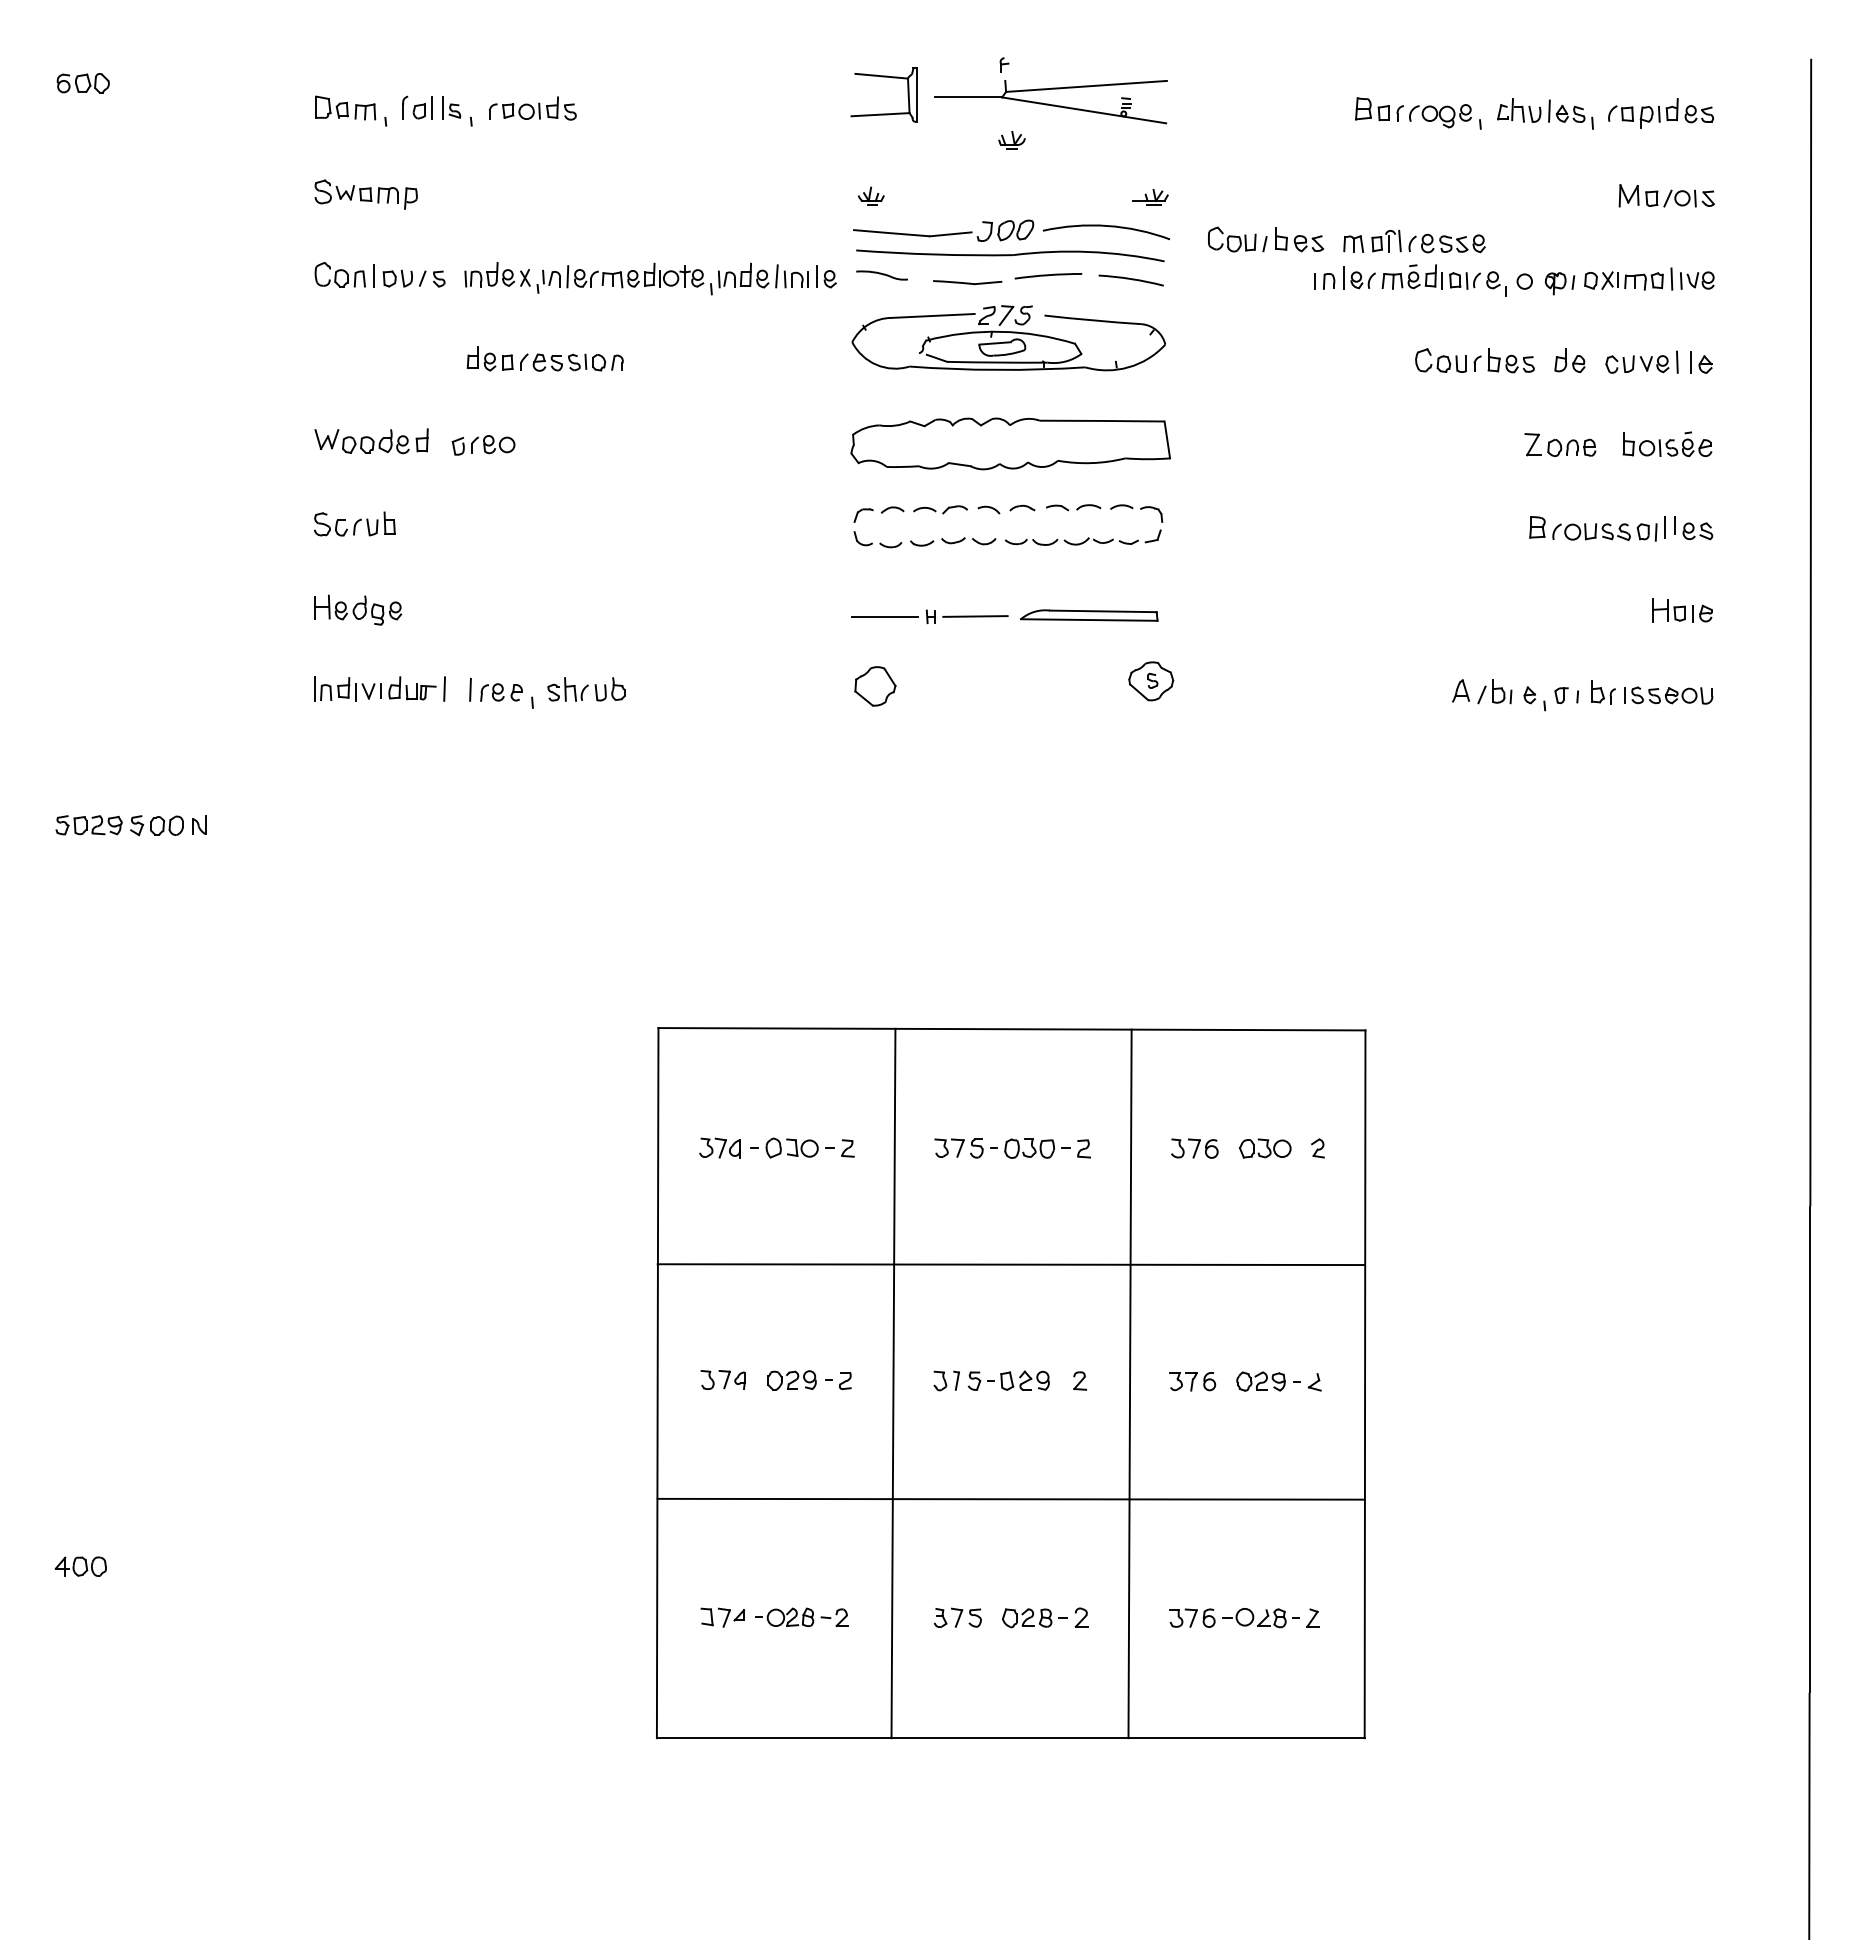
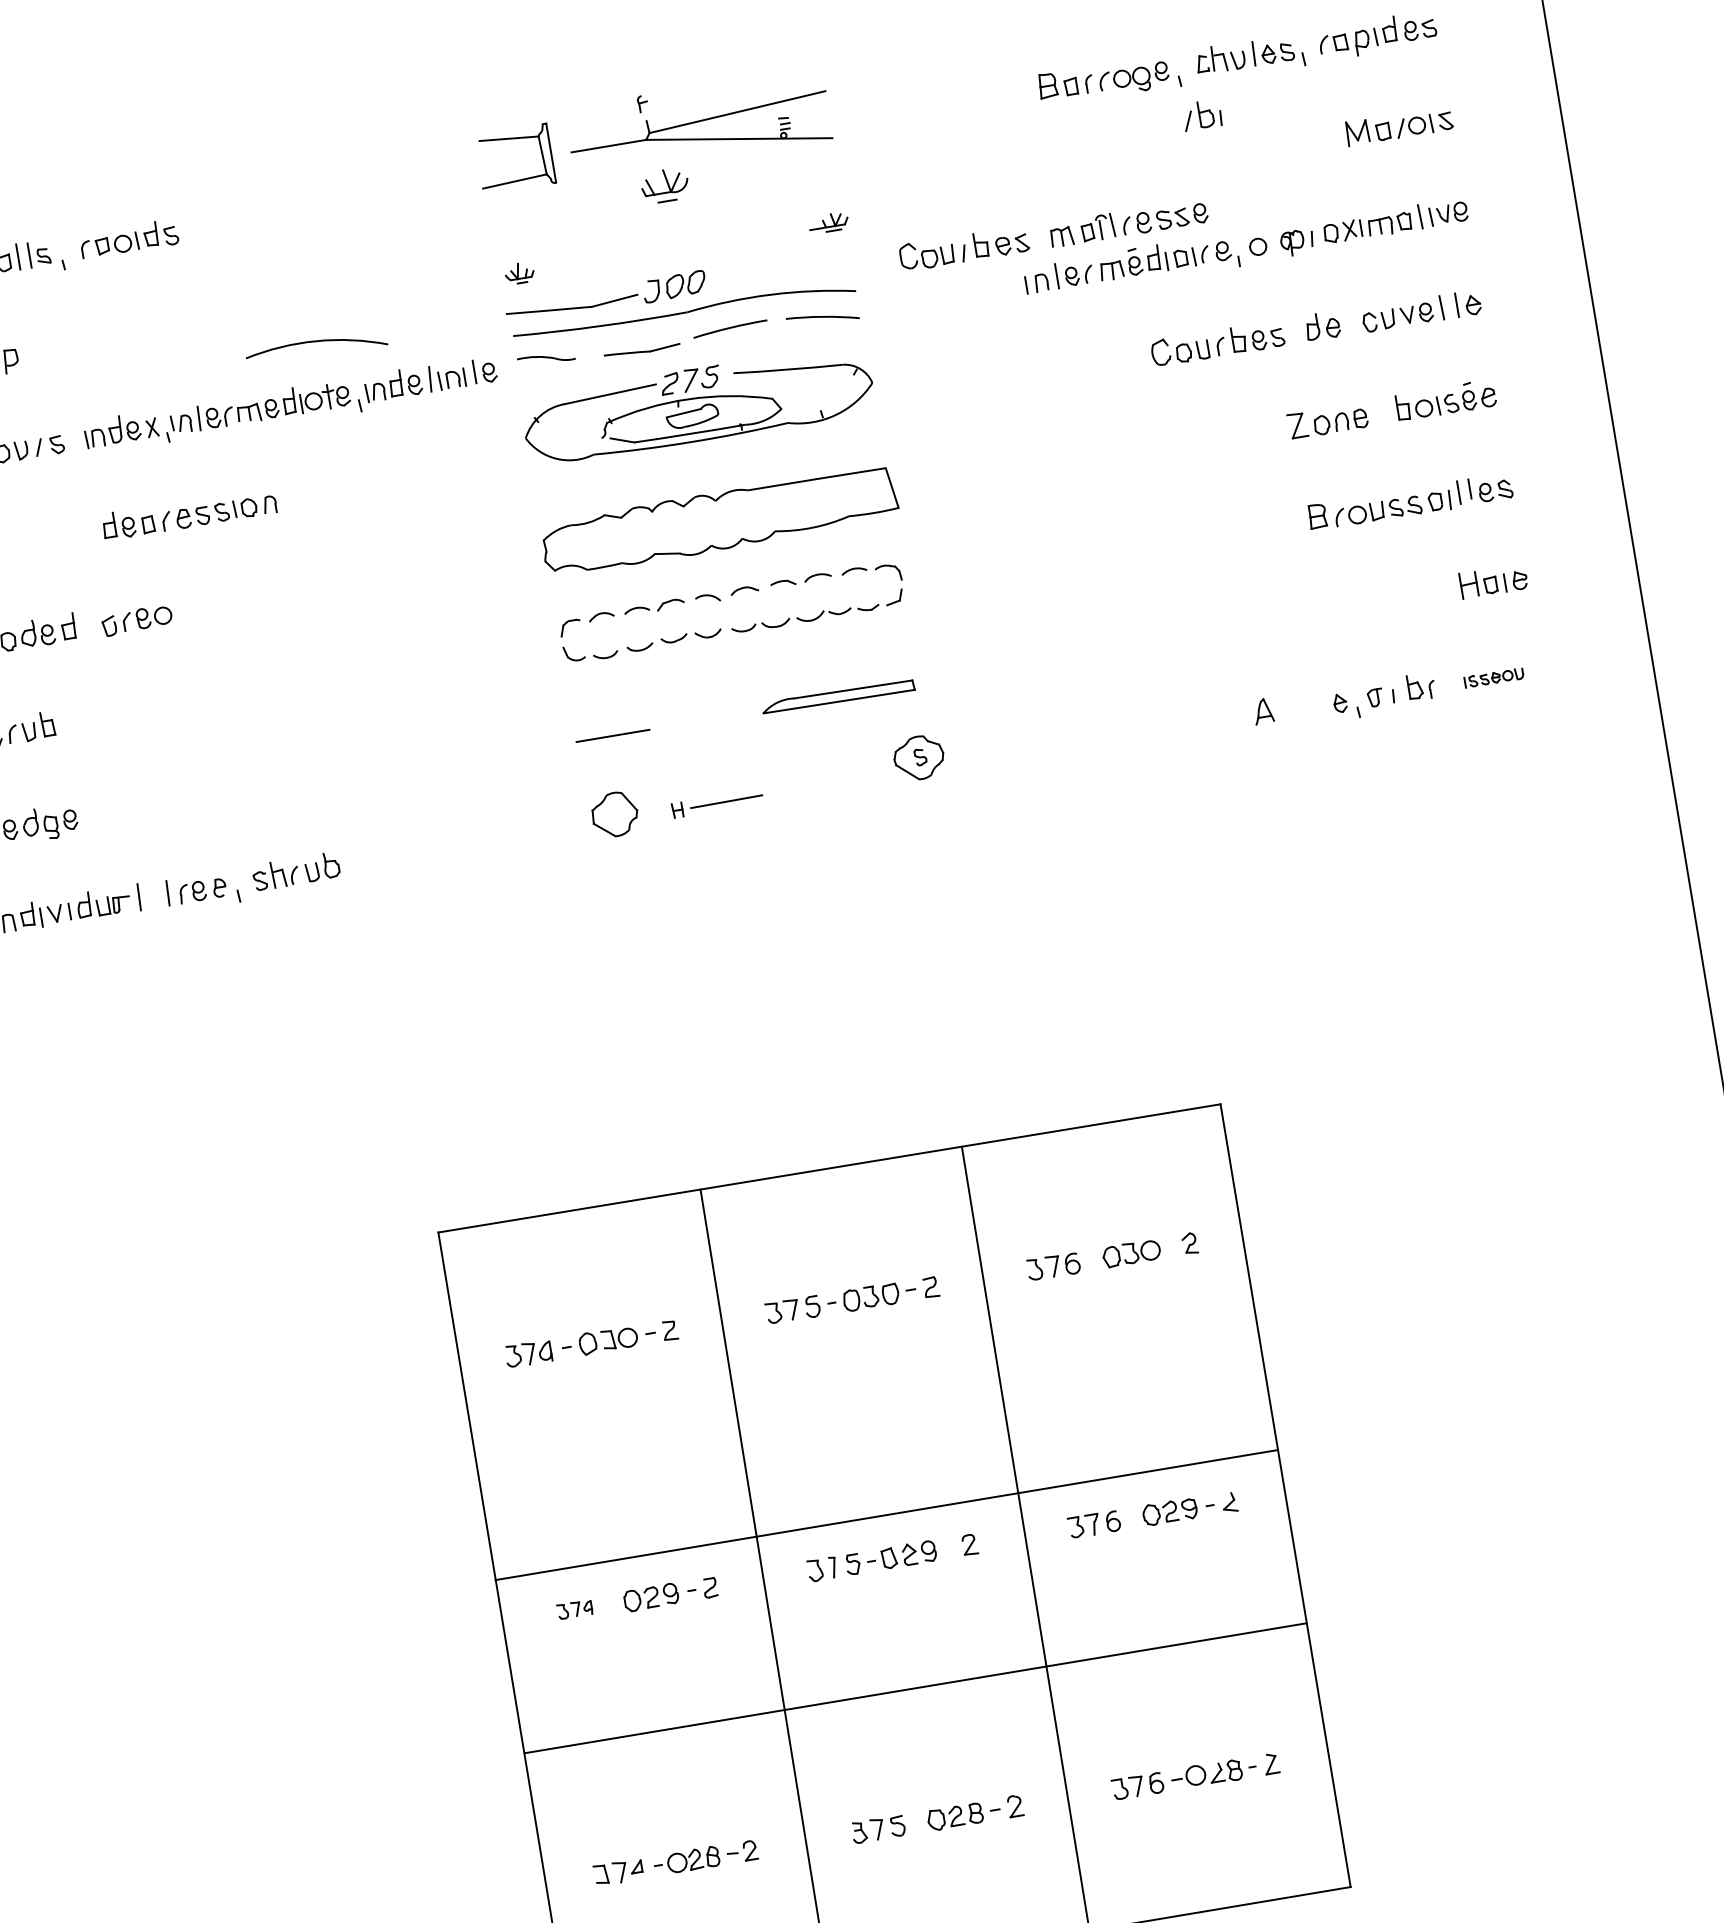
part: (1011, 140) -> (664, 185), size x1.6
arc: (1109, 227) -> (319, 342), moved
part: (966, 616) -> (716, 803), moved
part: (1494, 691) -> (1201, 115), moved
part: (1668, 695) -> (1493, 677), size x0.6
line: (1010, 1264) -> (885, 1515), moved
part: (722, 1379) -> (574, 1609), size x0.7

